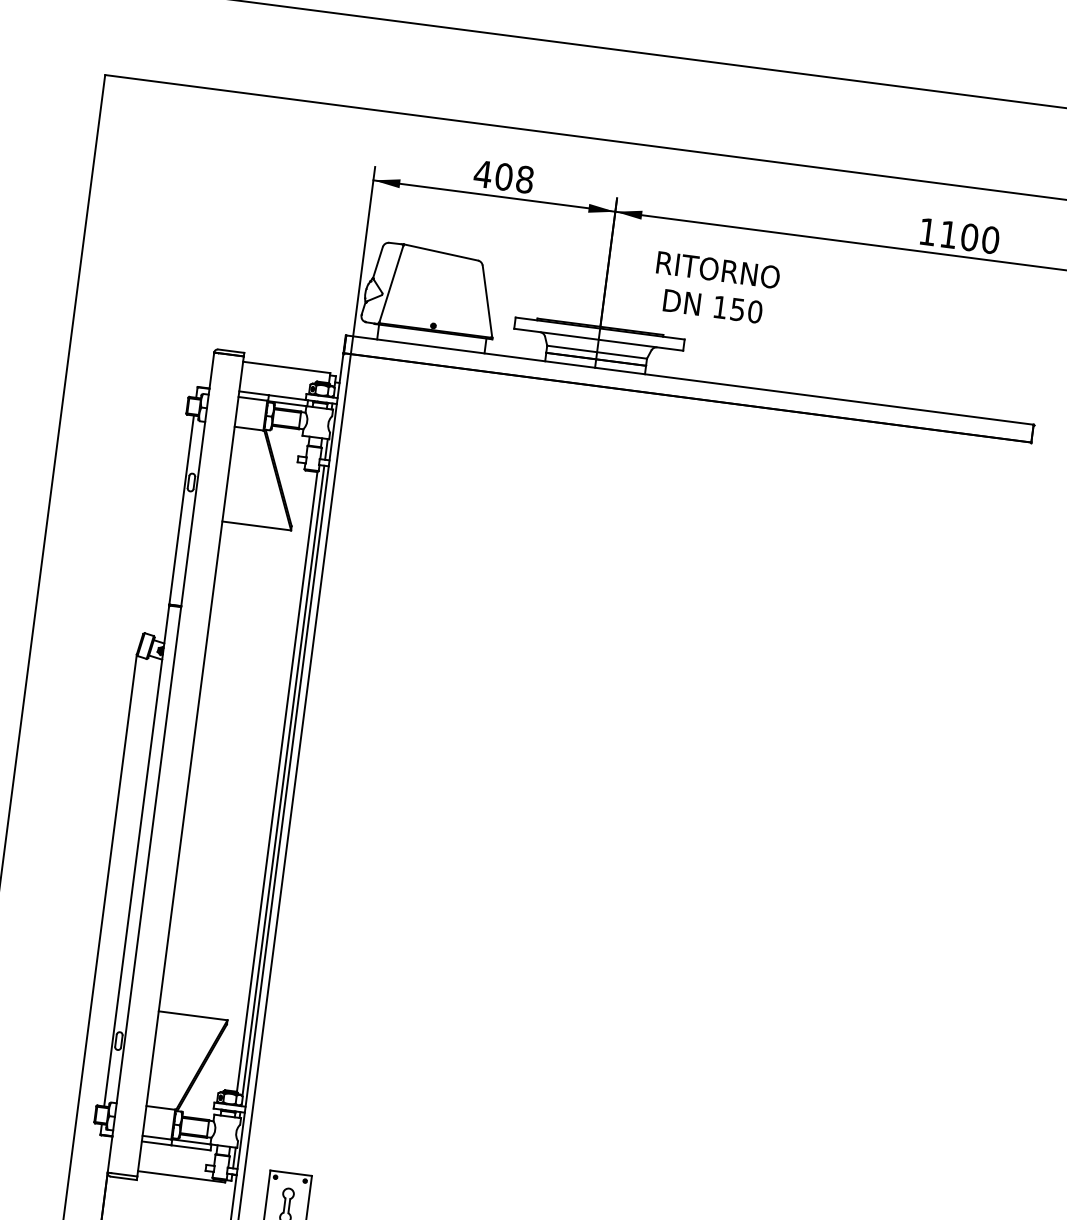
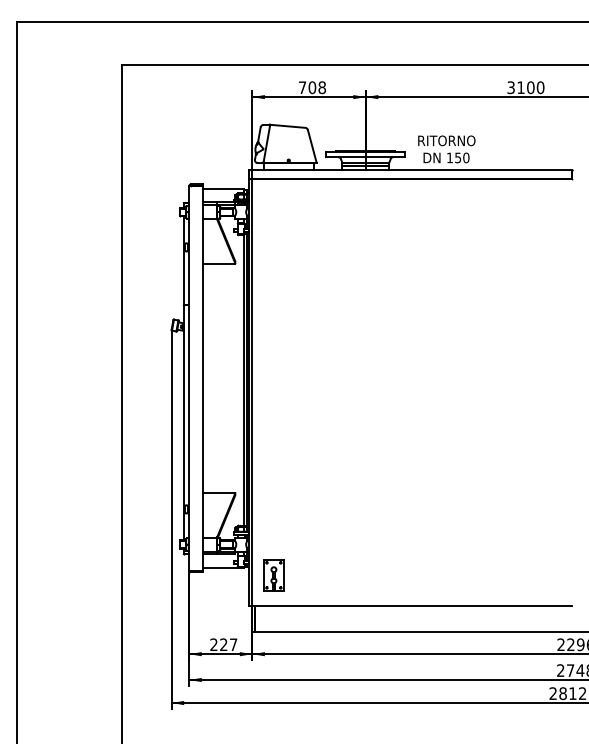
text: (482, 173) -> (302, 87), 408 -> 708
text: (926, 231) -> (510, 87), 1100 -> 3100
text: (715, 288) -> (446, 149), moved

